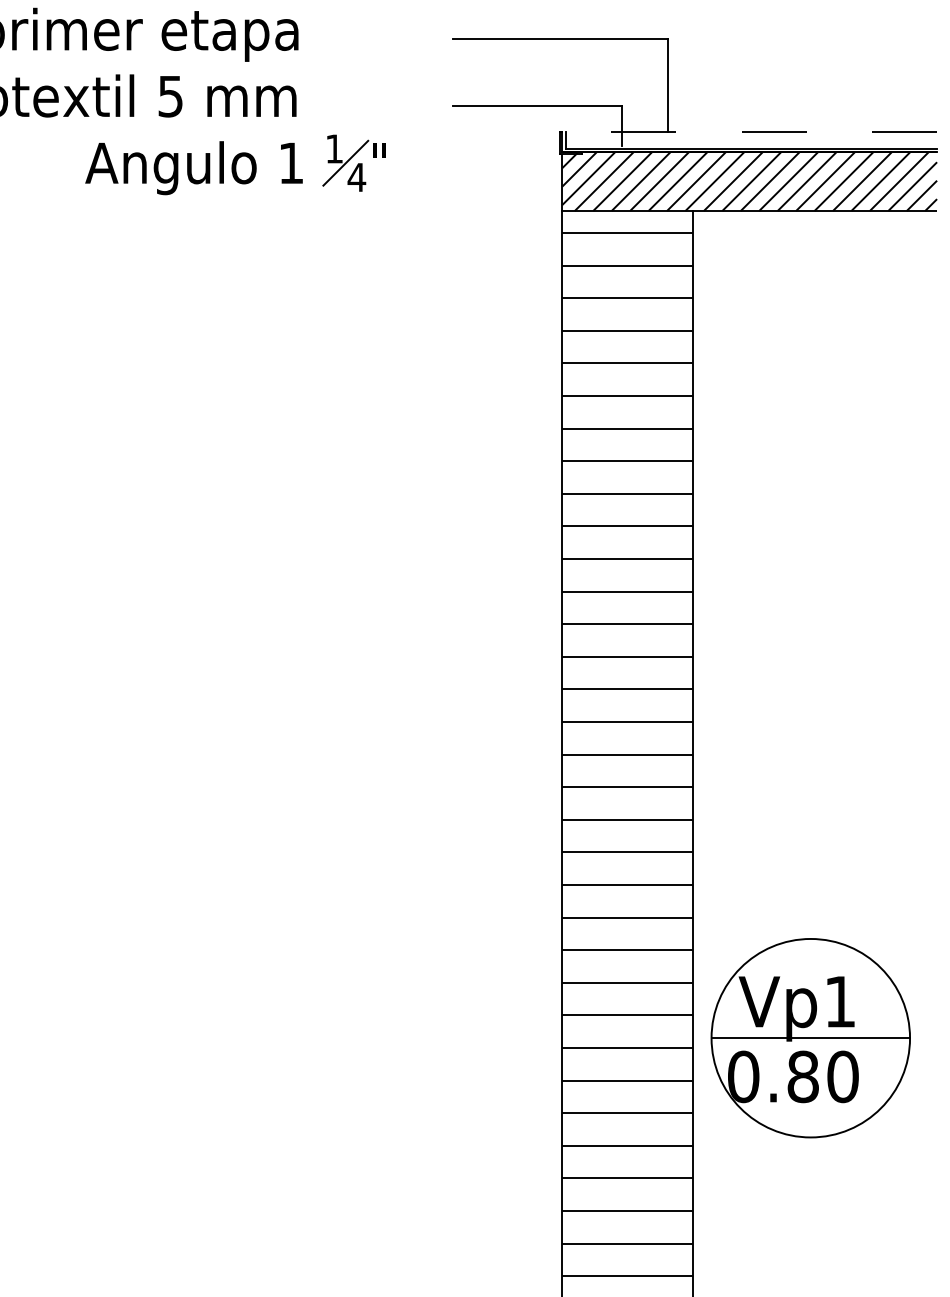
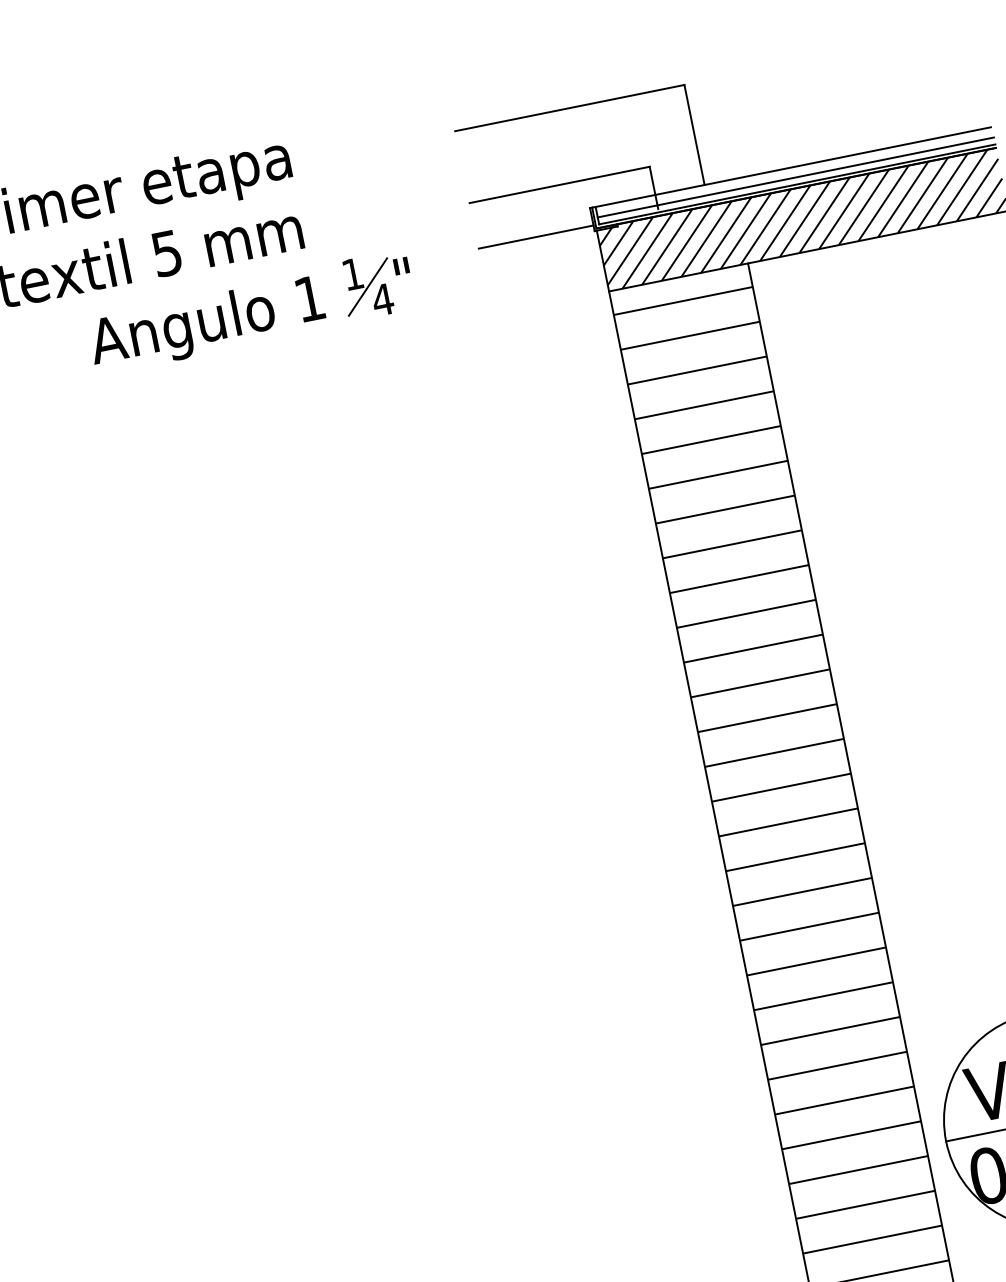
line: (749, 132) -> (791, 167), dashed -> solid
line: (751, 142) -> (796, 177), added
line: (506, 148) -> (536, 236), added

